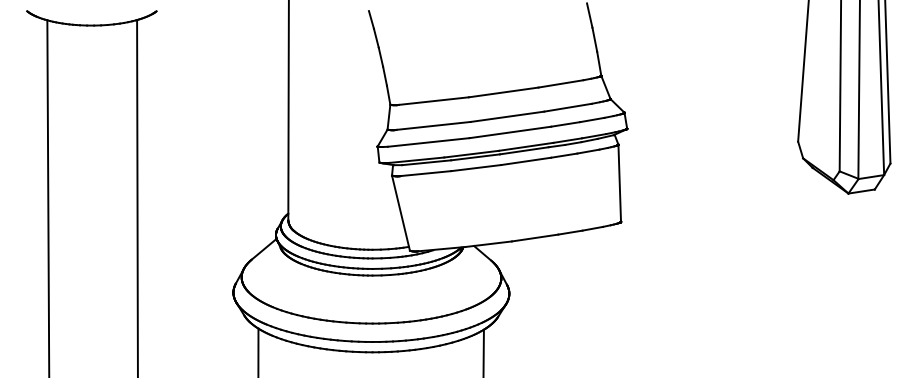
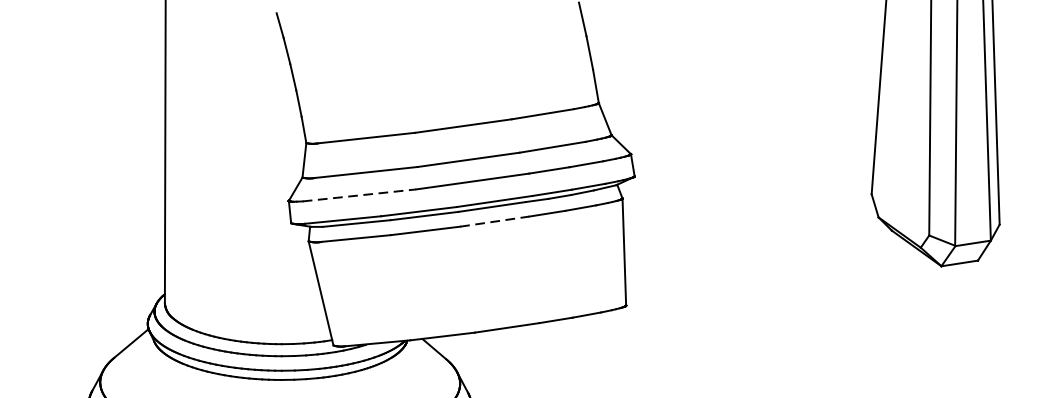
line: (429, 142) -> (360, 195), solid -> dashed
line: (526, 161) -> (495, 221), solid -> dashed

